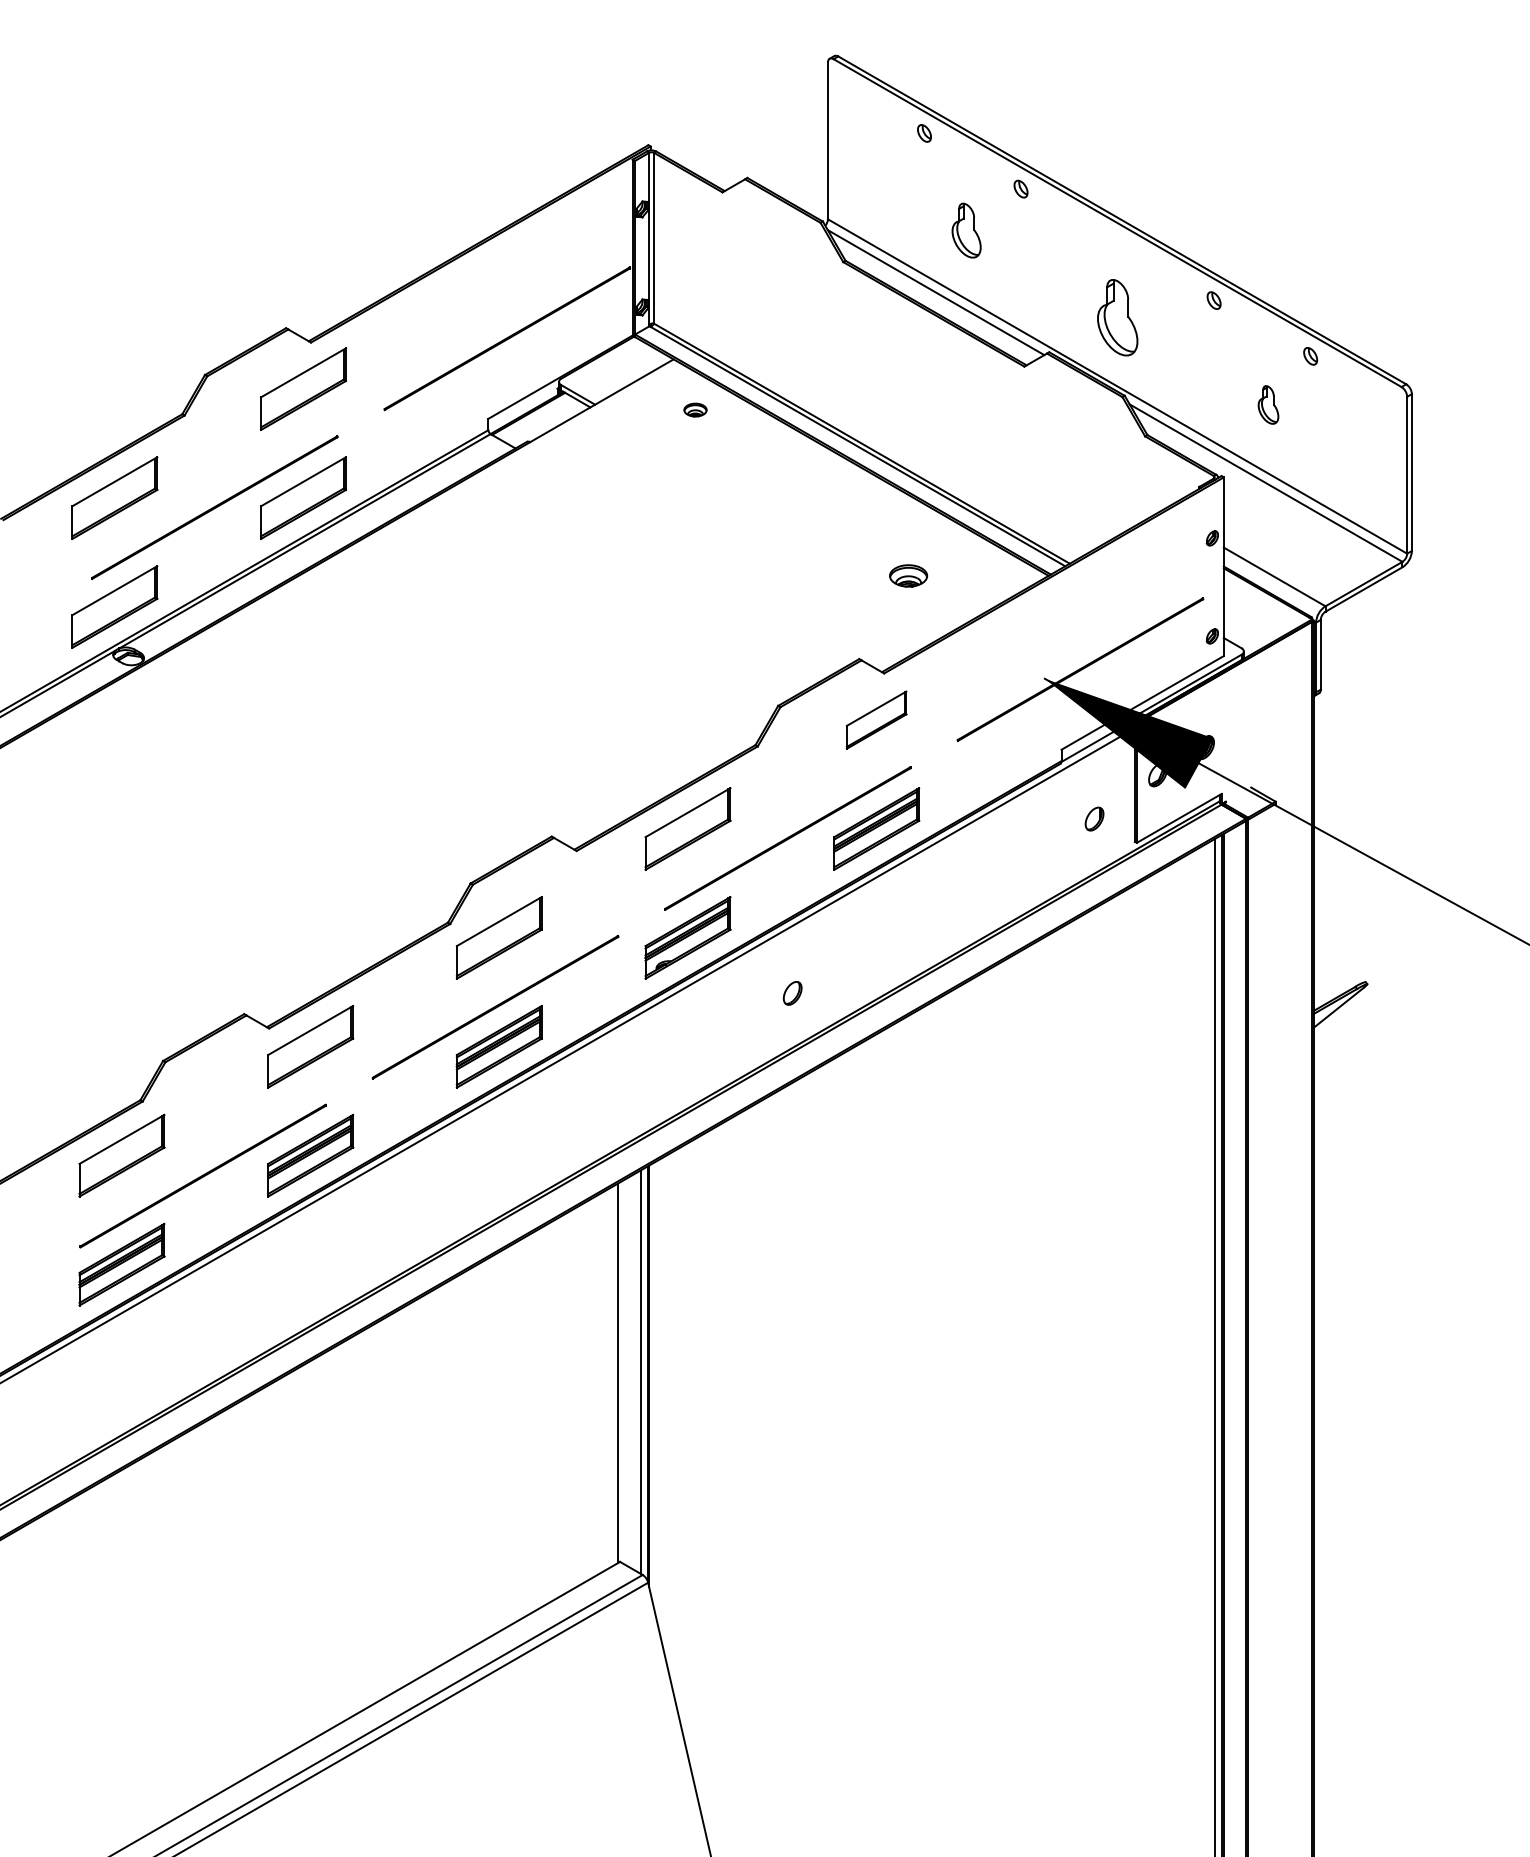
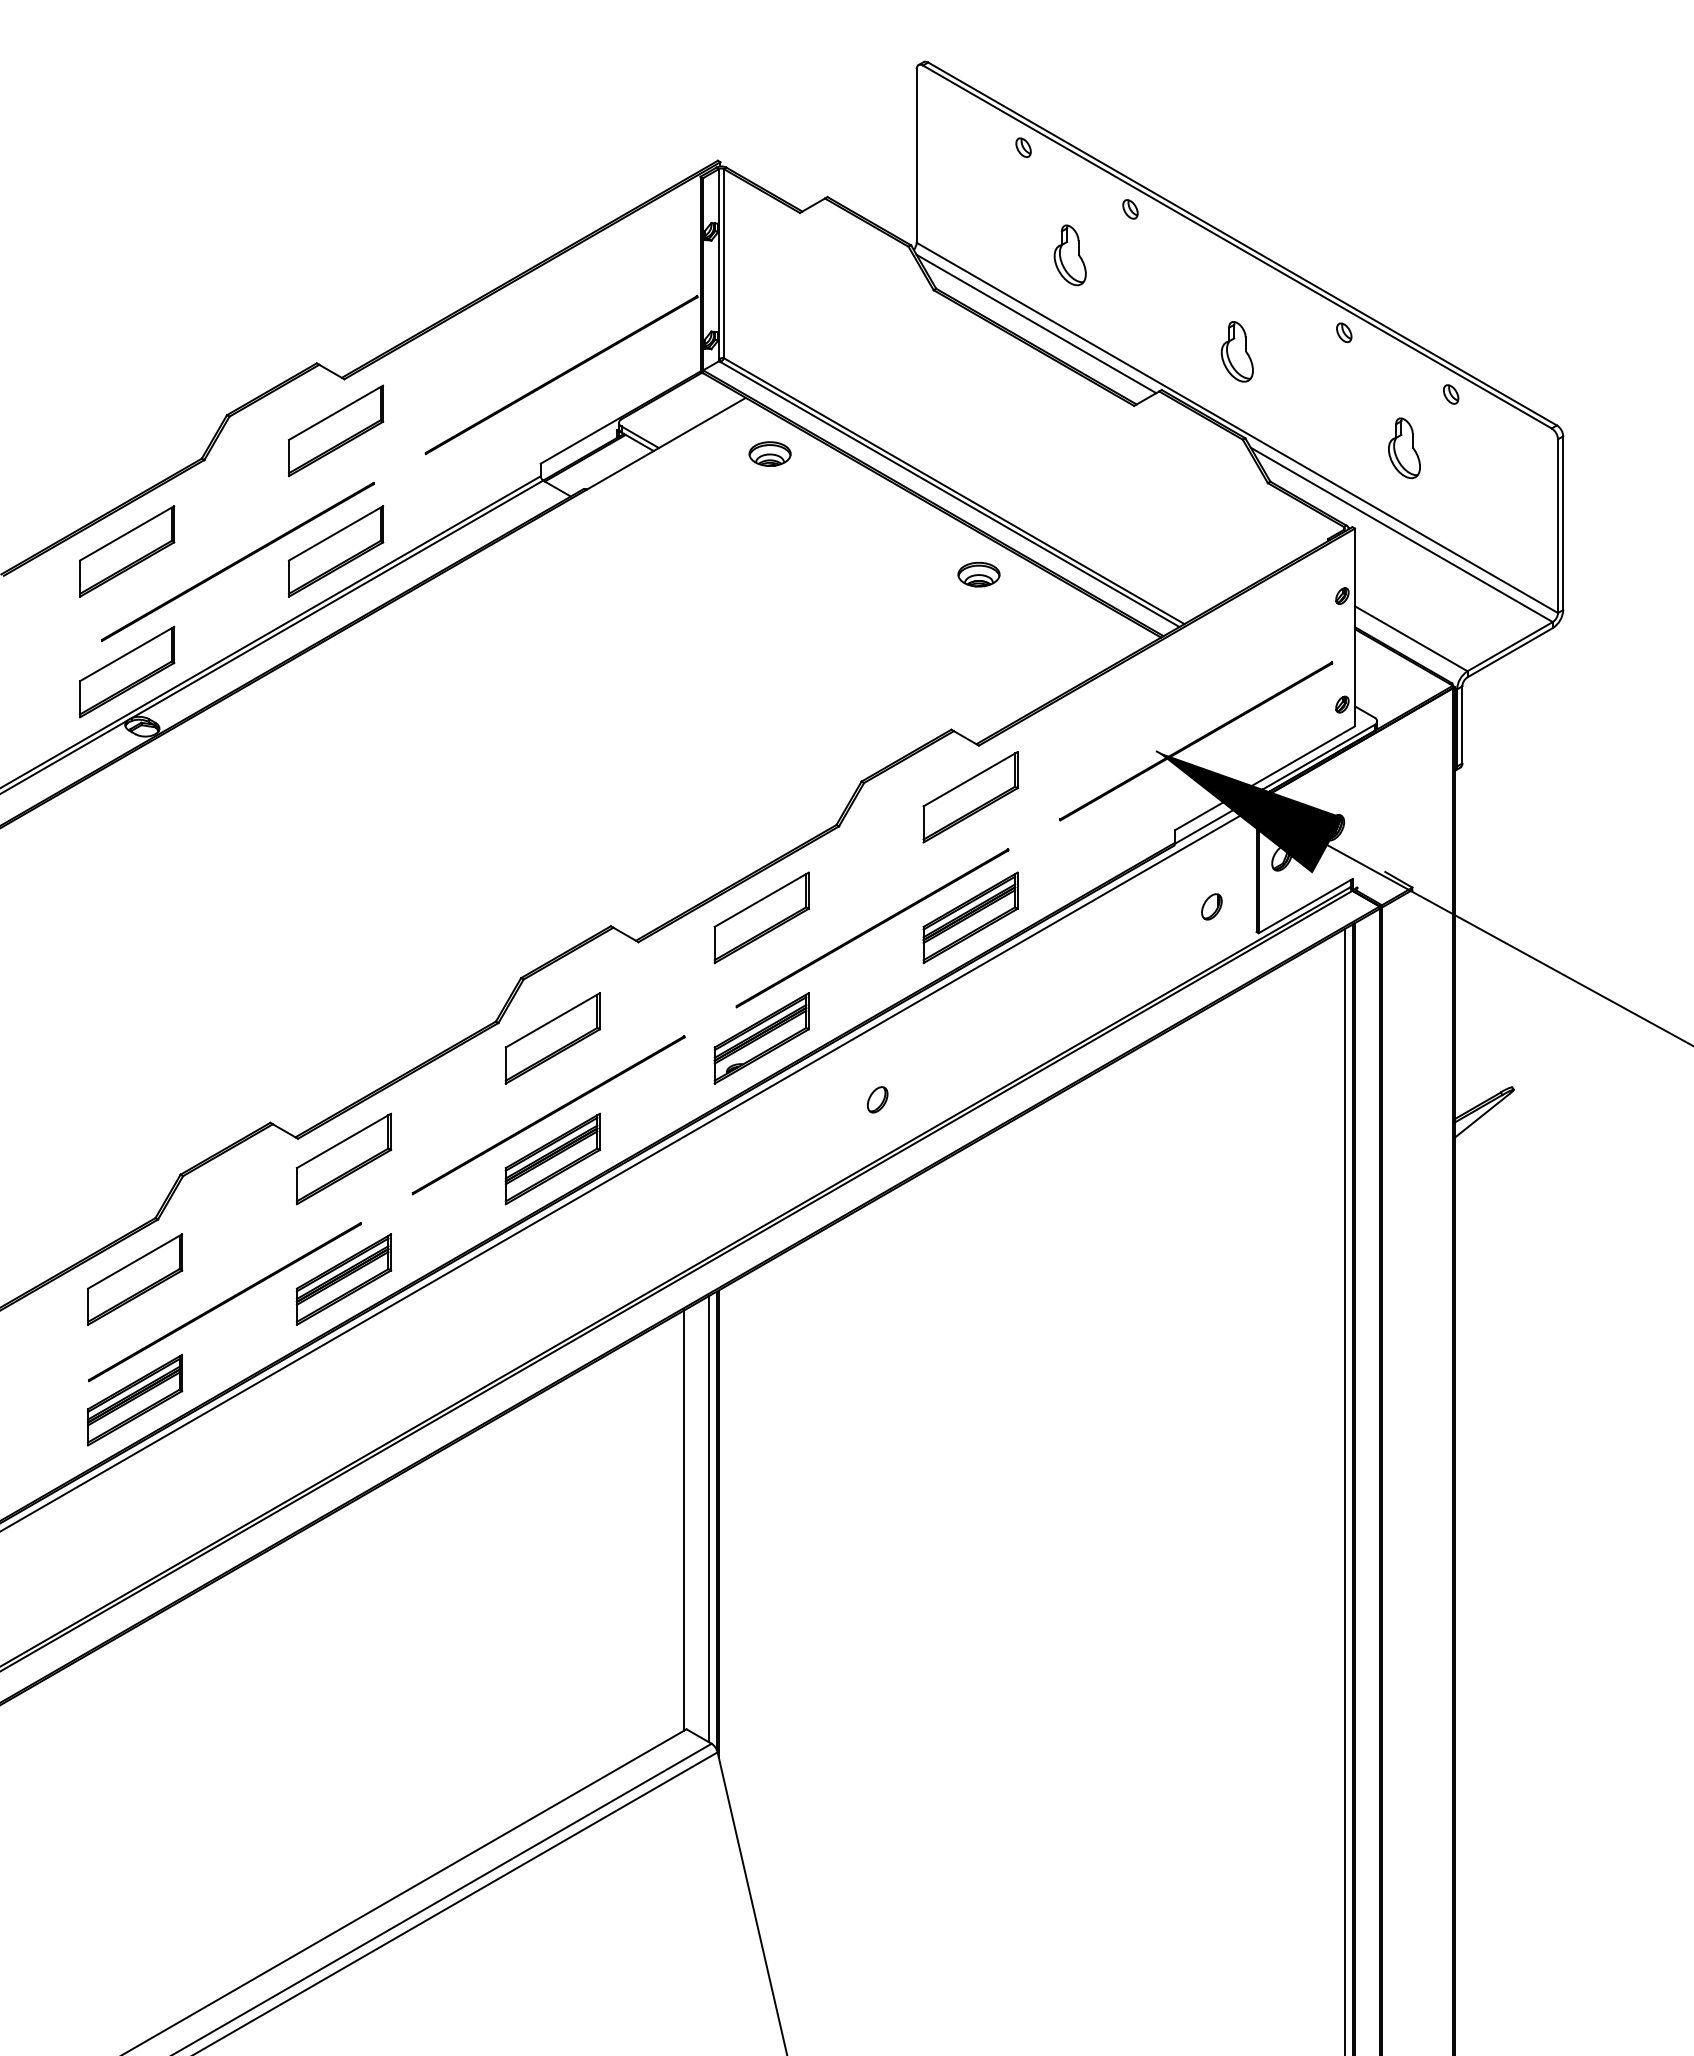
part: (1116, 317) -> (1236, 351), size x0.71
part: (1268, 405) -> (1404, 448), size x1.43
part: (695, 409) -> (769, 453), size x1.67
part: (908, 575) -> (978, 574), moved
part: (876, 720) -> (970, 797), size x1.43

